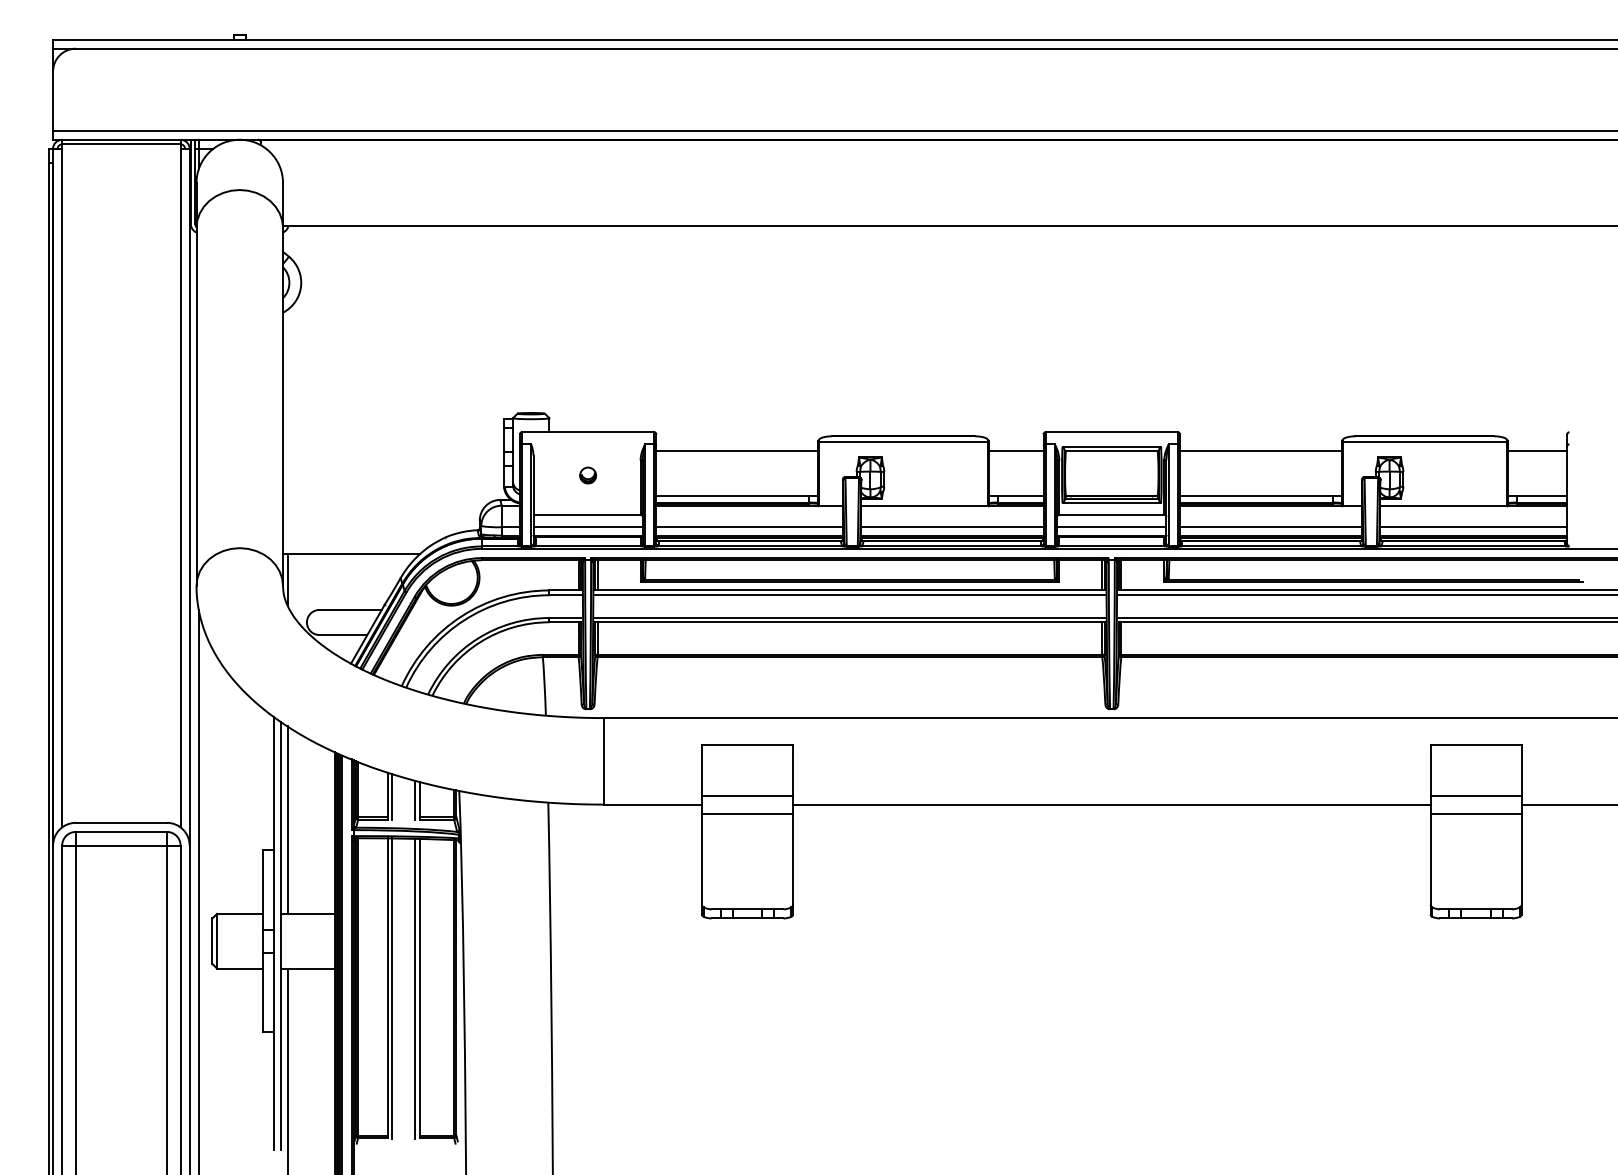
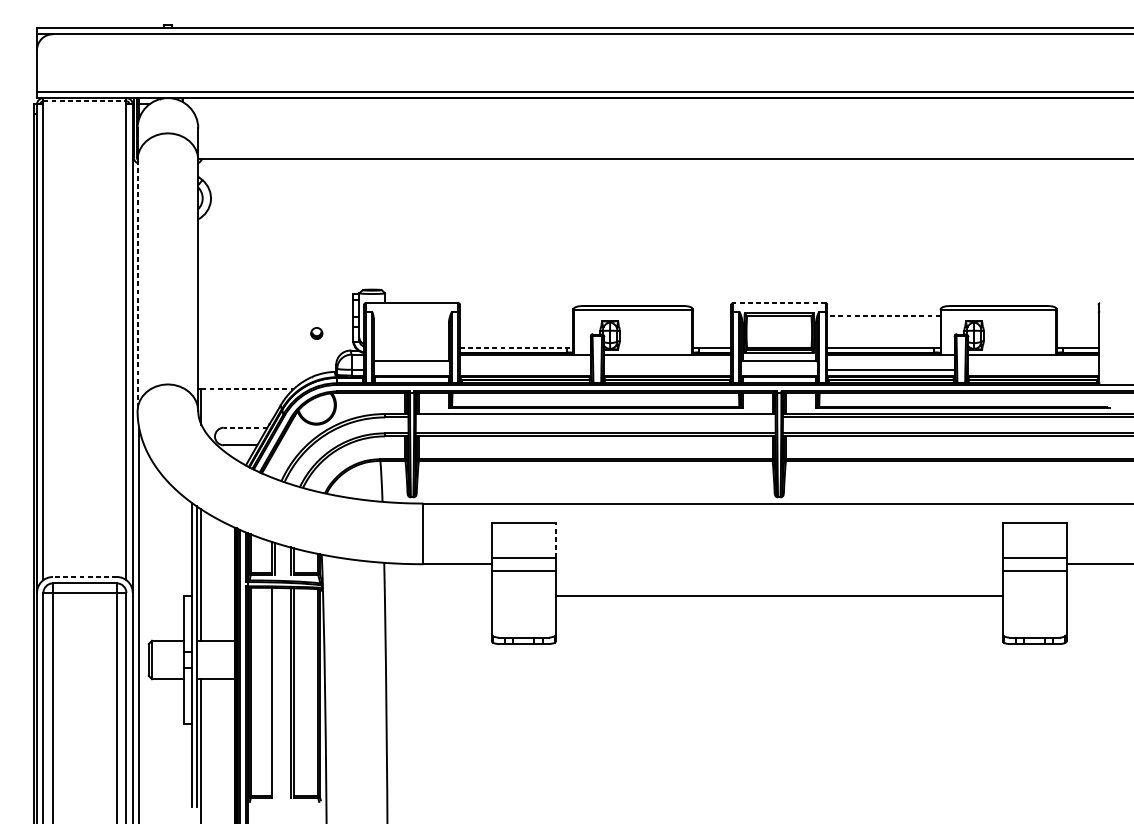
line: (121, 144) -> (84, 101), solid -> dashed
line: (196, 407) -> (137, 285), solid -> dashed
line: (1111, 432) -> (779, 303), solid -> dashed
line: (737, 450) -> (516, 315), removed
line: (1015, 450) -> (711, 315), removed
line: (1260, 450) -> (883, 315), solid -> dashed
line: (1537, 450) -> (1077, 315), removed
part: (587, 475) -> (316, 333), moved
line: (737, 496) -> (516, 348), solid -> dashed
line: (587, 527) -> (411, 369), removed
line: (749, 527) -> (525, 369), removed
line: (952, 527) -> (667, 369), removed
line: (1111, 527) -> (779, 369), removed
line: (1473, 527) -> (1032, 369), removed
line: (354, 554) -> (248, 388), solid -> dashed
line: (849, 595) -> (595, 417), removed
line: (350, 609) -> (245, 427), solid -> dashed
line: (793, 769) -> (556, 539), solid -> dashed
line: (1111, 804) -> (779, 596), moved
line: (121, 822) -> (84, 576), solid -> dashed
line: (392, 988) -> (274, 693), removed

